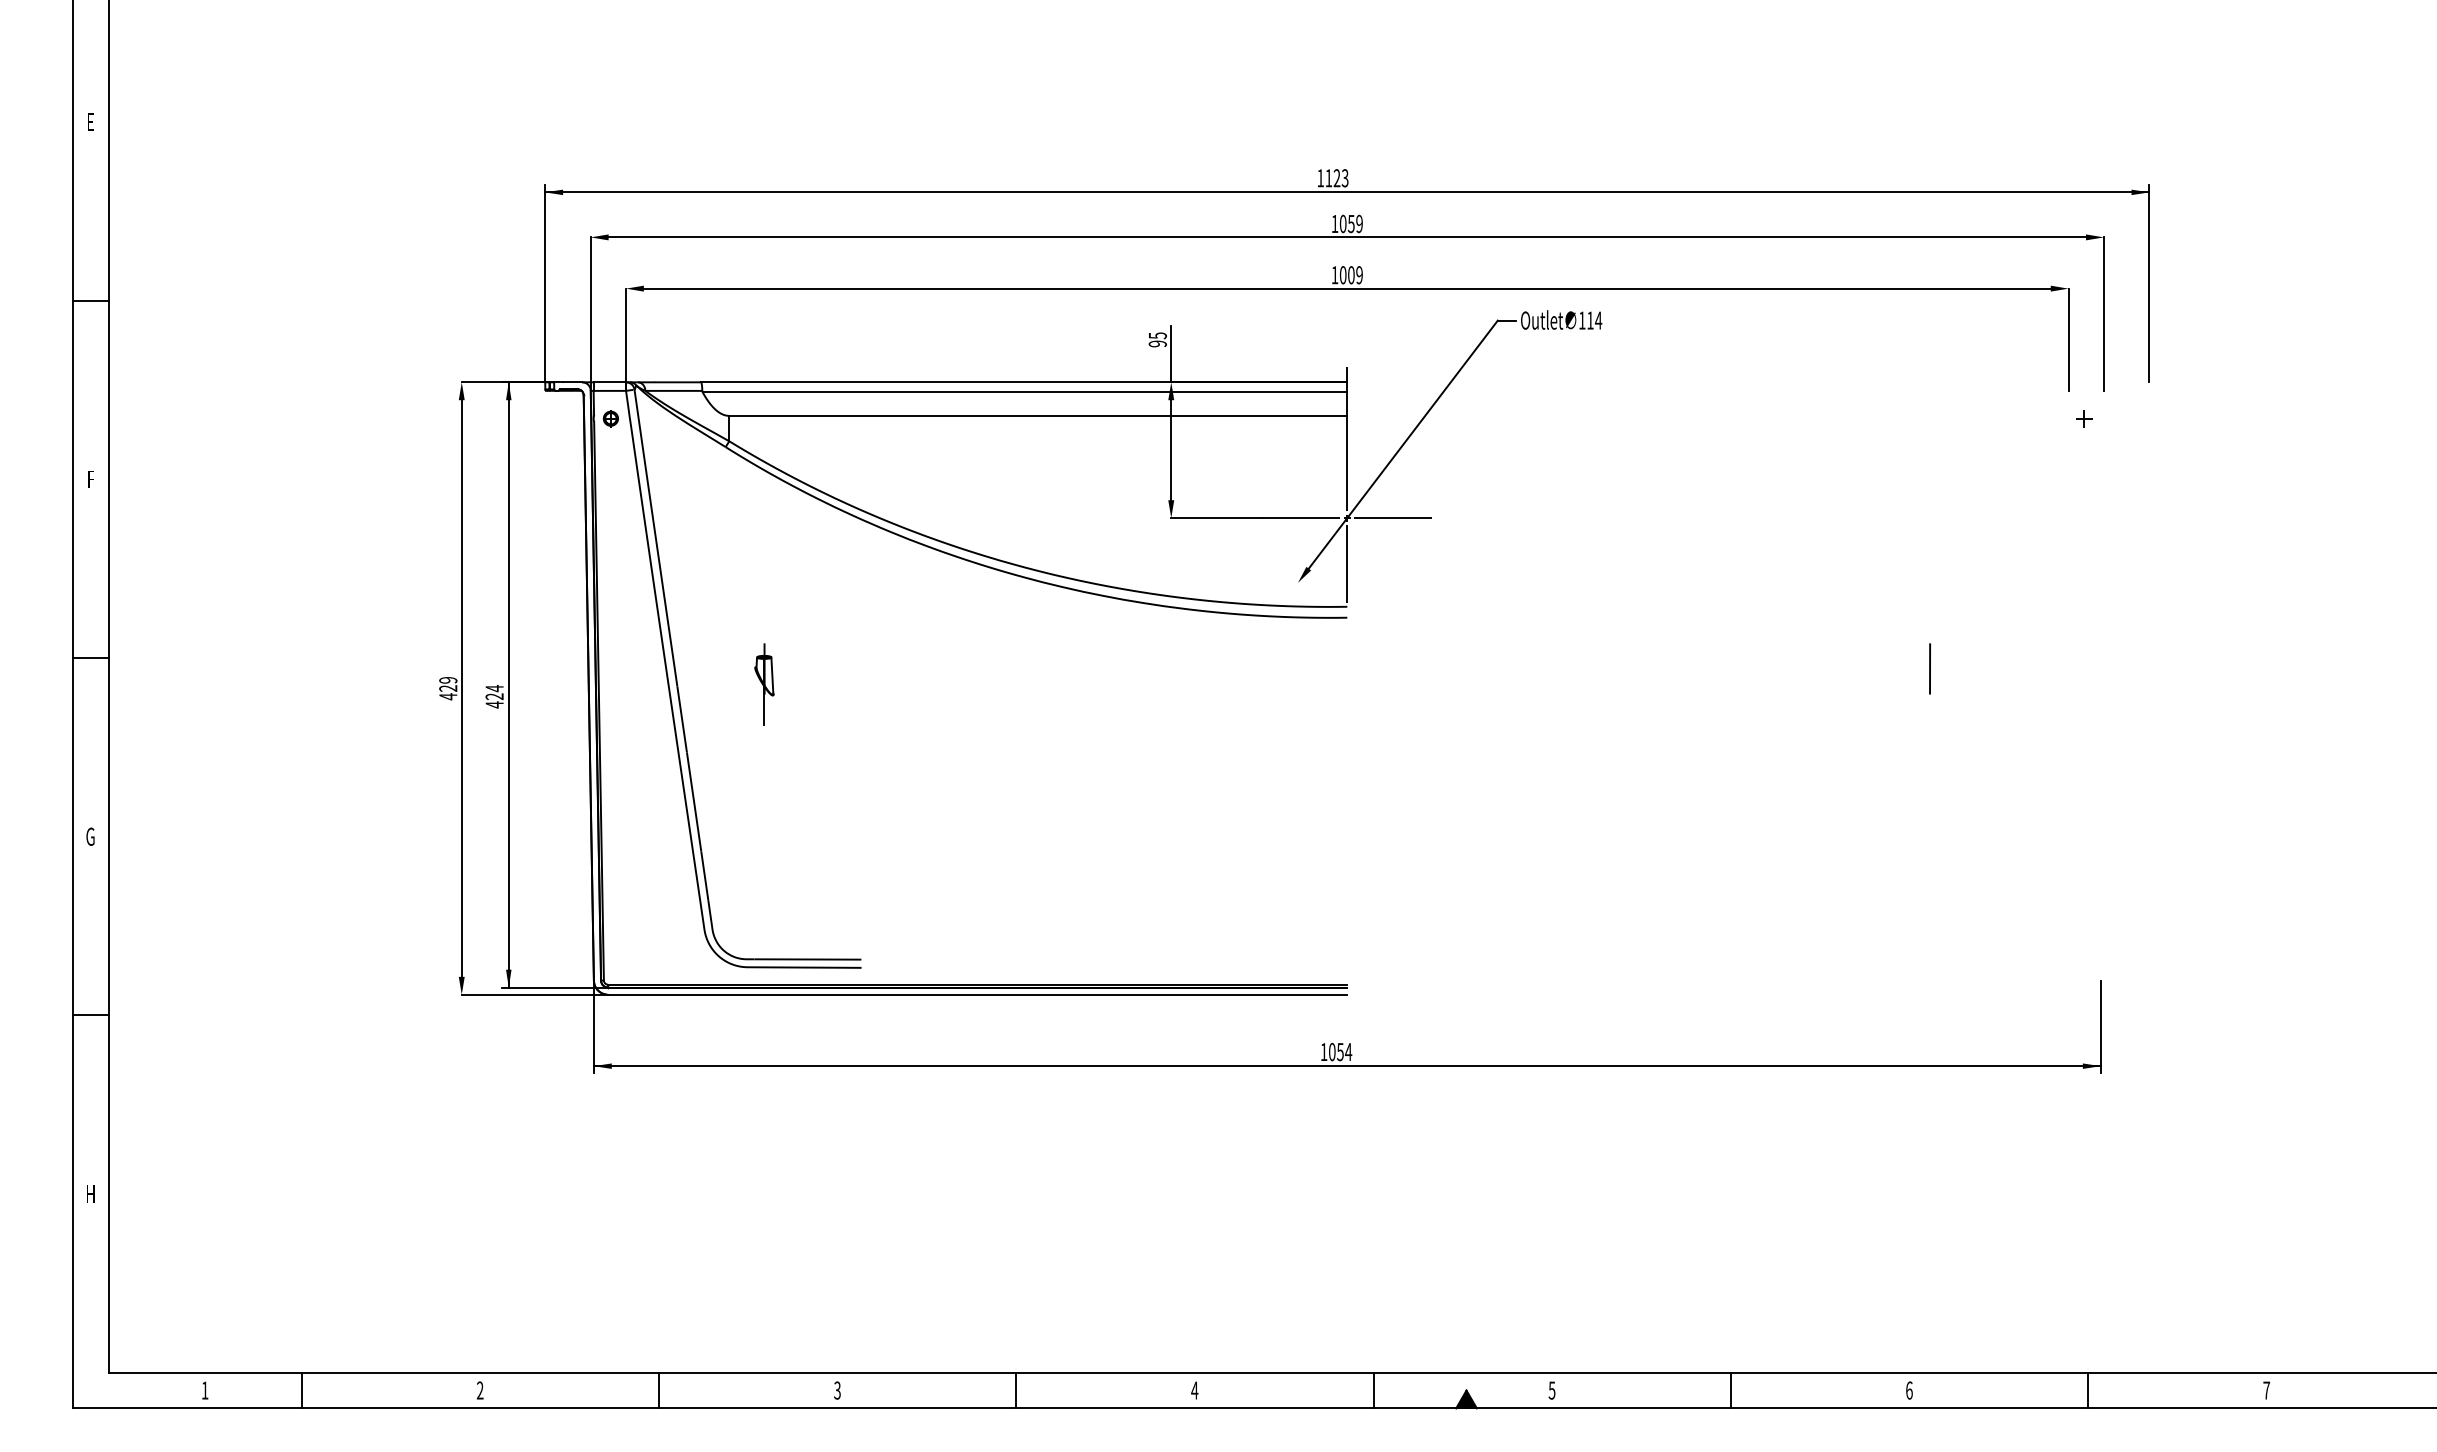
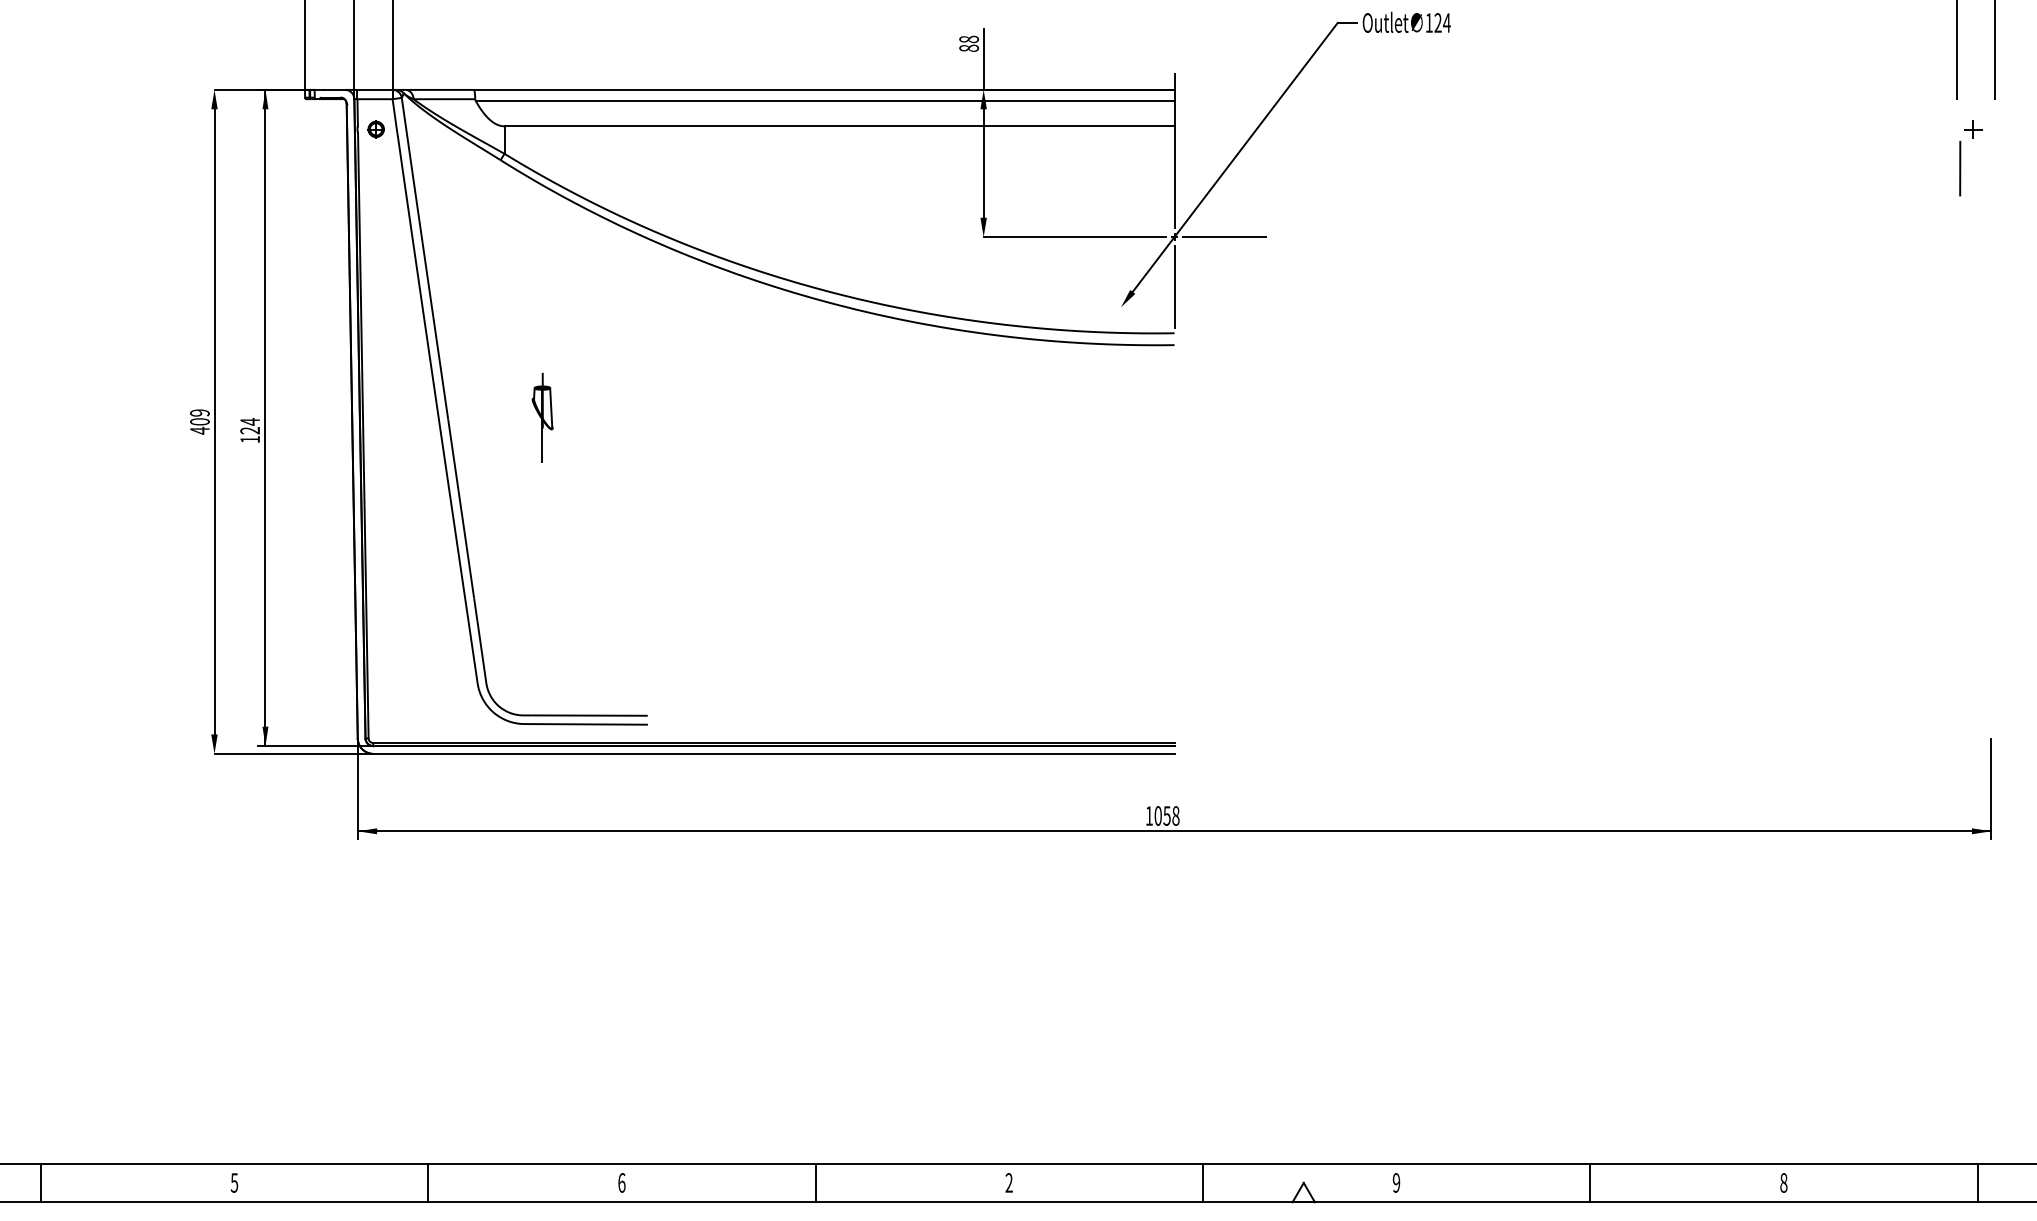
text: (1590, 320) -> (1438, 22), 114 -> 124
text: (1157, 339) -> (968, 43), 95 -> 88
line: (1929, 668) -> (1959, 168), moved
text: (448, 688) -> (200, 421), 429 -> 409
text: (494, 704) -> (249, 439), 424 -> 124
text: (1348, 1052) -> (1175, 816), 1054 -> 1058
text: (479, 1390) -> (233, 1182), 2 -> 5
text: (837, 1390) -> (621, 1182), 3 -> 6
text: (1194, 1390) -> (1008, 1182), 4 -> 2
text: (1551, 1390) -> (1395, 1182), 5 -> 9
text: (1909, 1390) -> (1783, 1182), 6 -> 8
fill: (1466, 1399) -> (1303, 1192), removed

